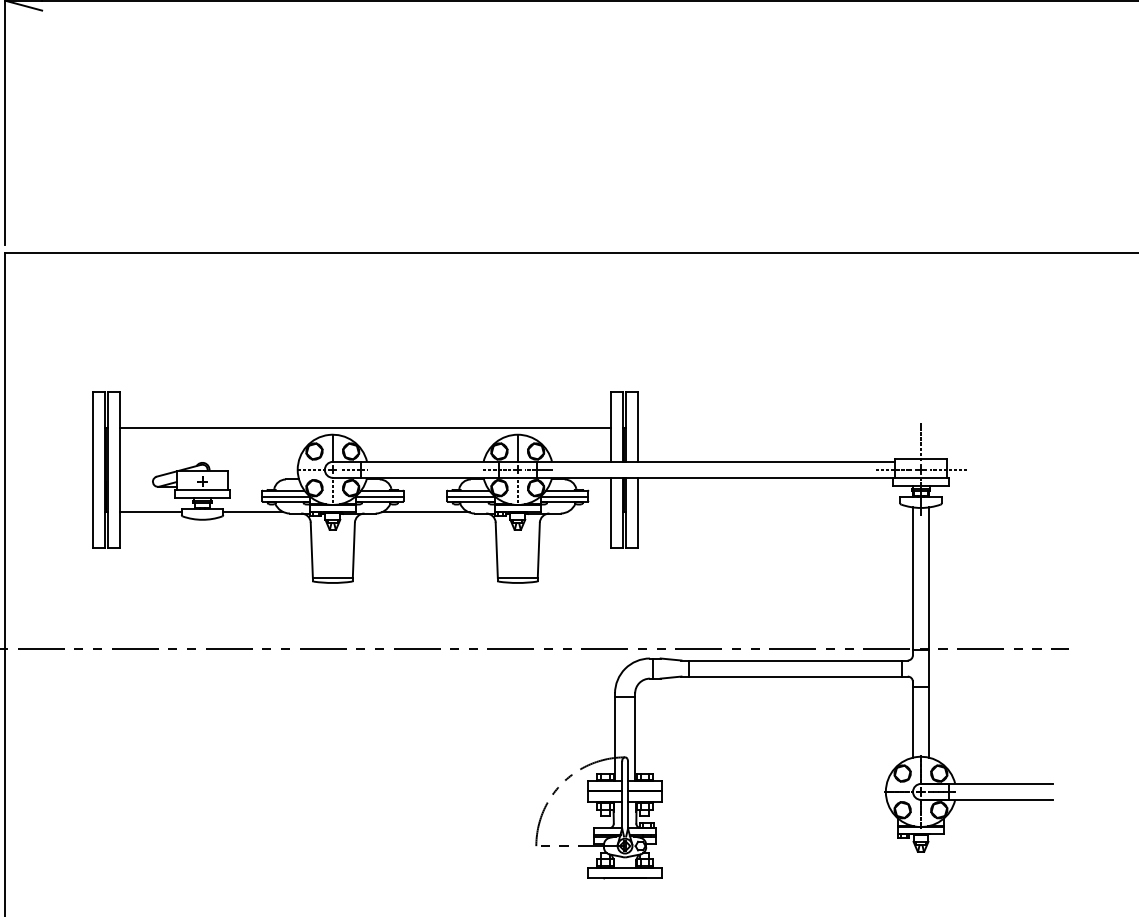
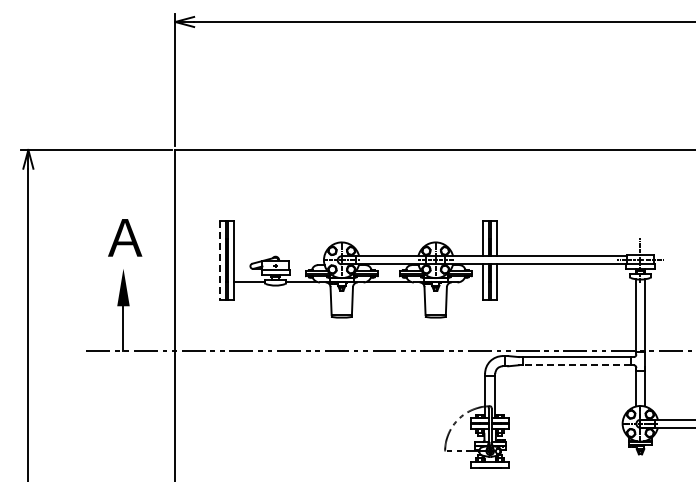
line: (363, 426) -> (357, 238), removed
line: (92, 470) -> (219, 260), solid -> dashed
line: (795, 677) -> (576, 365), solid -> dashed

